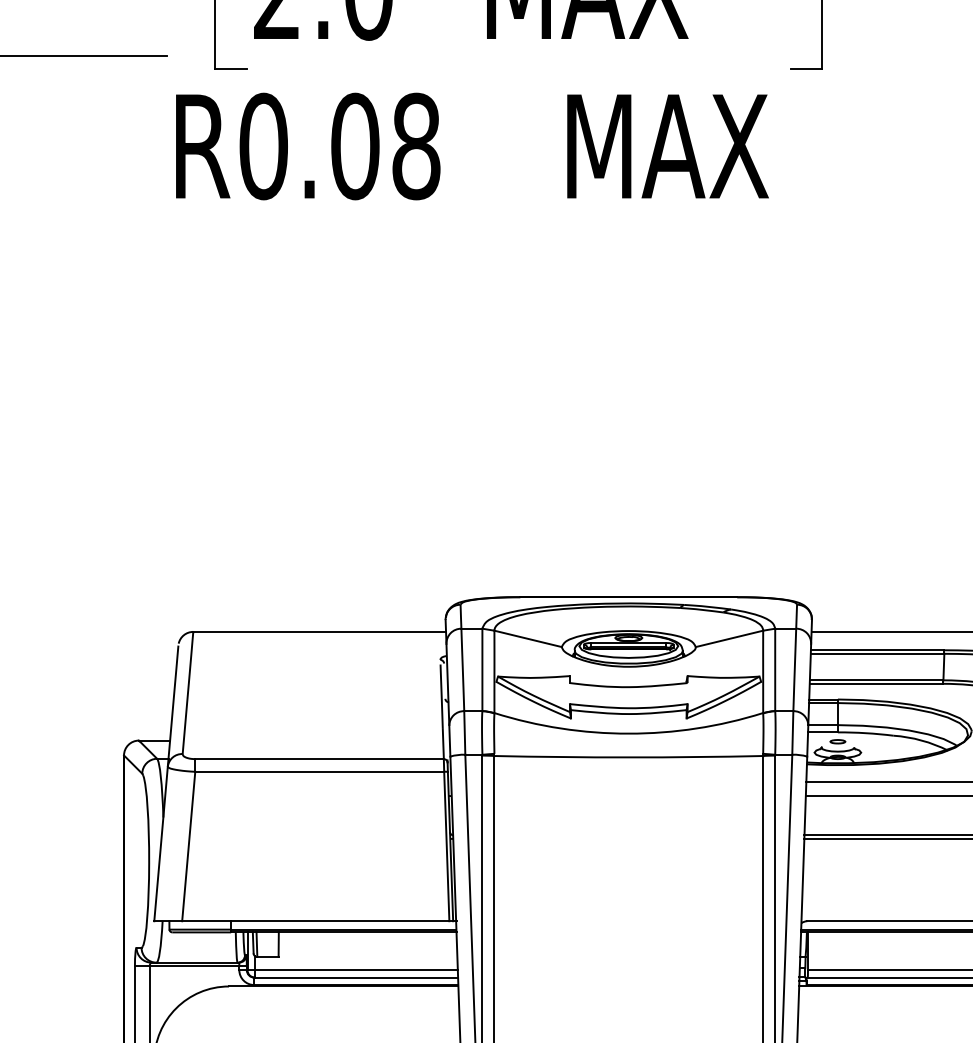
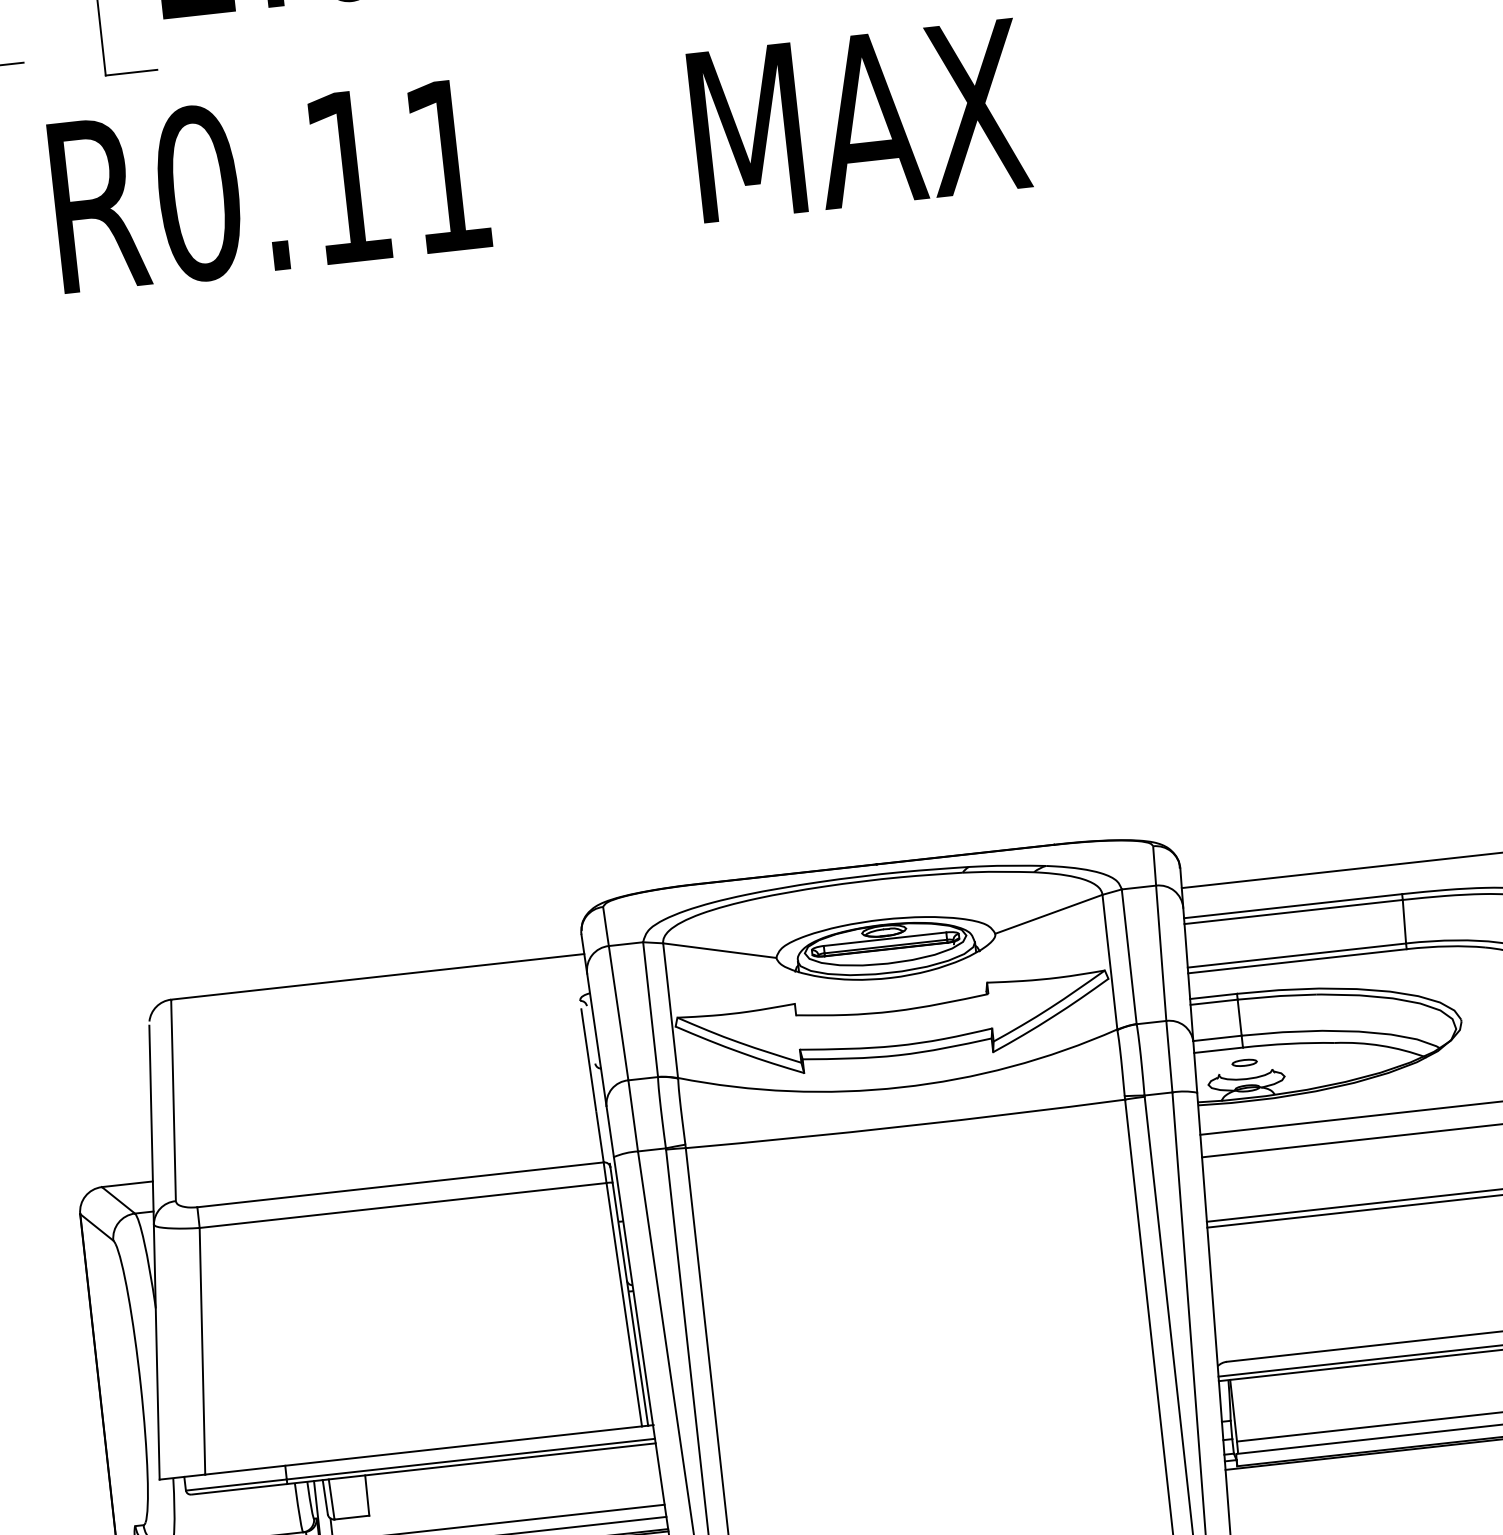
text: (385, 146) -> (397, 171), R0.08 -> R0.11

